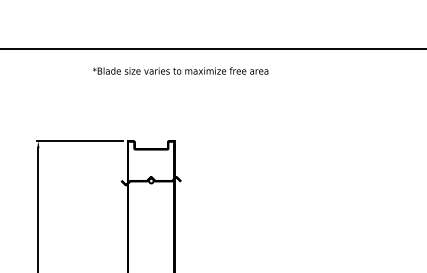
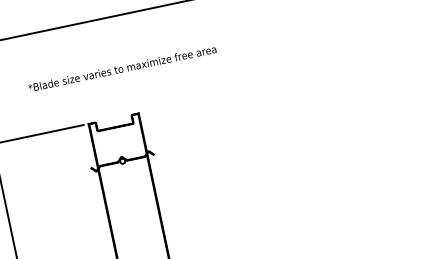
text: (180, 70) -> (122, 68), moved

